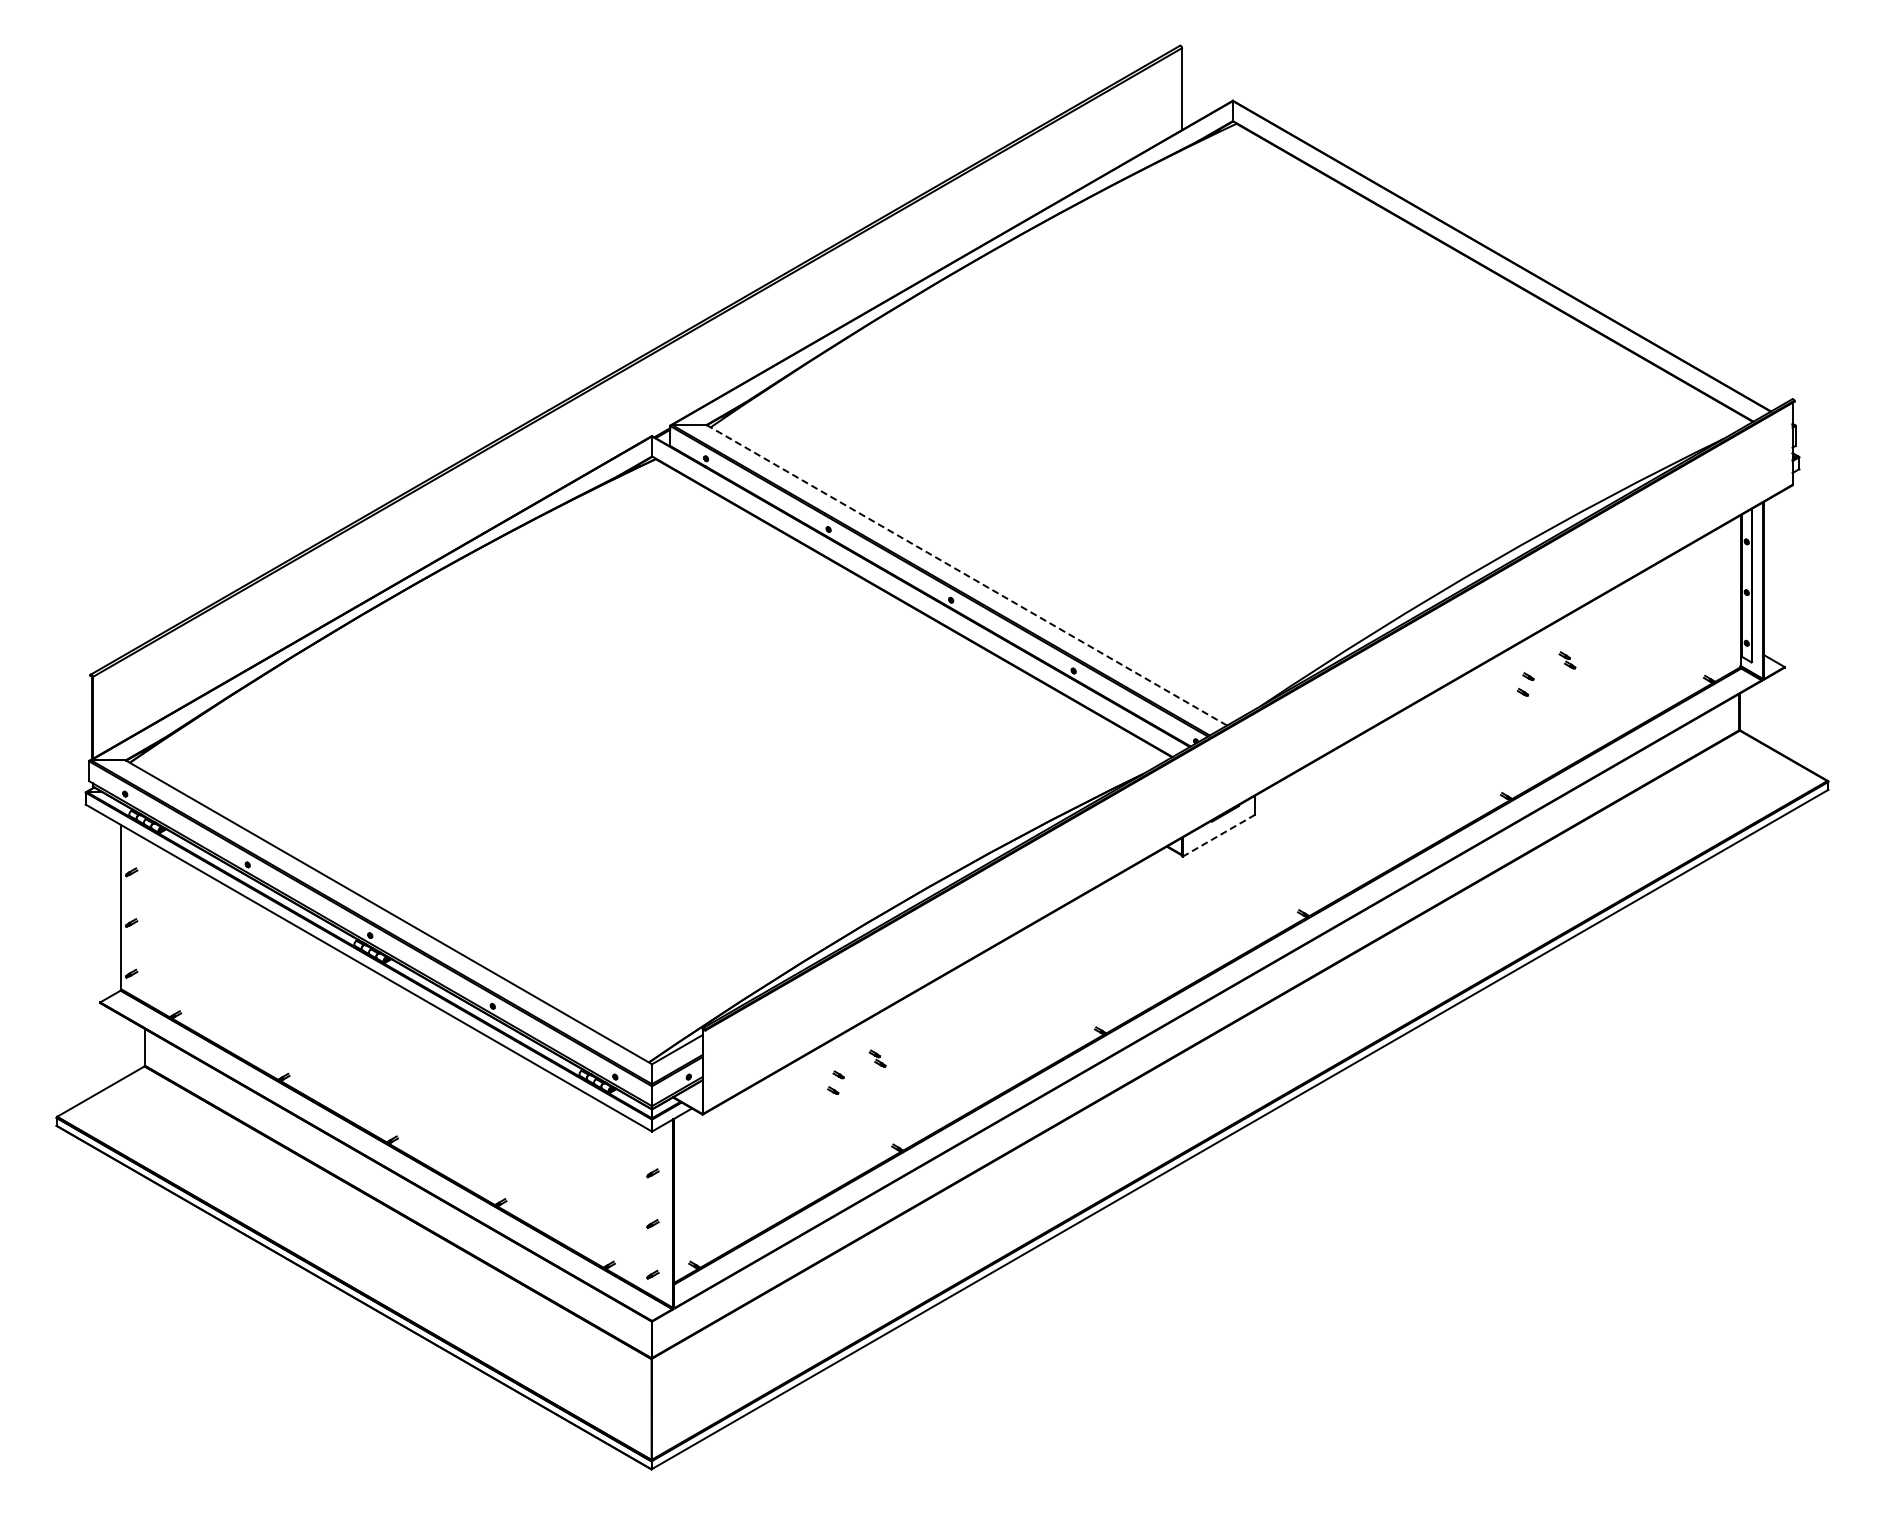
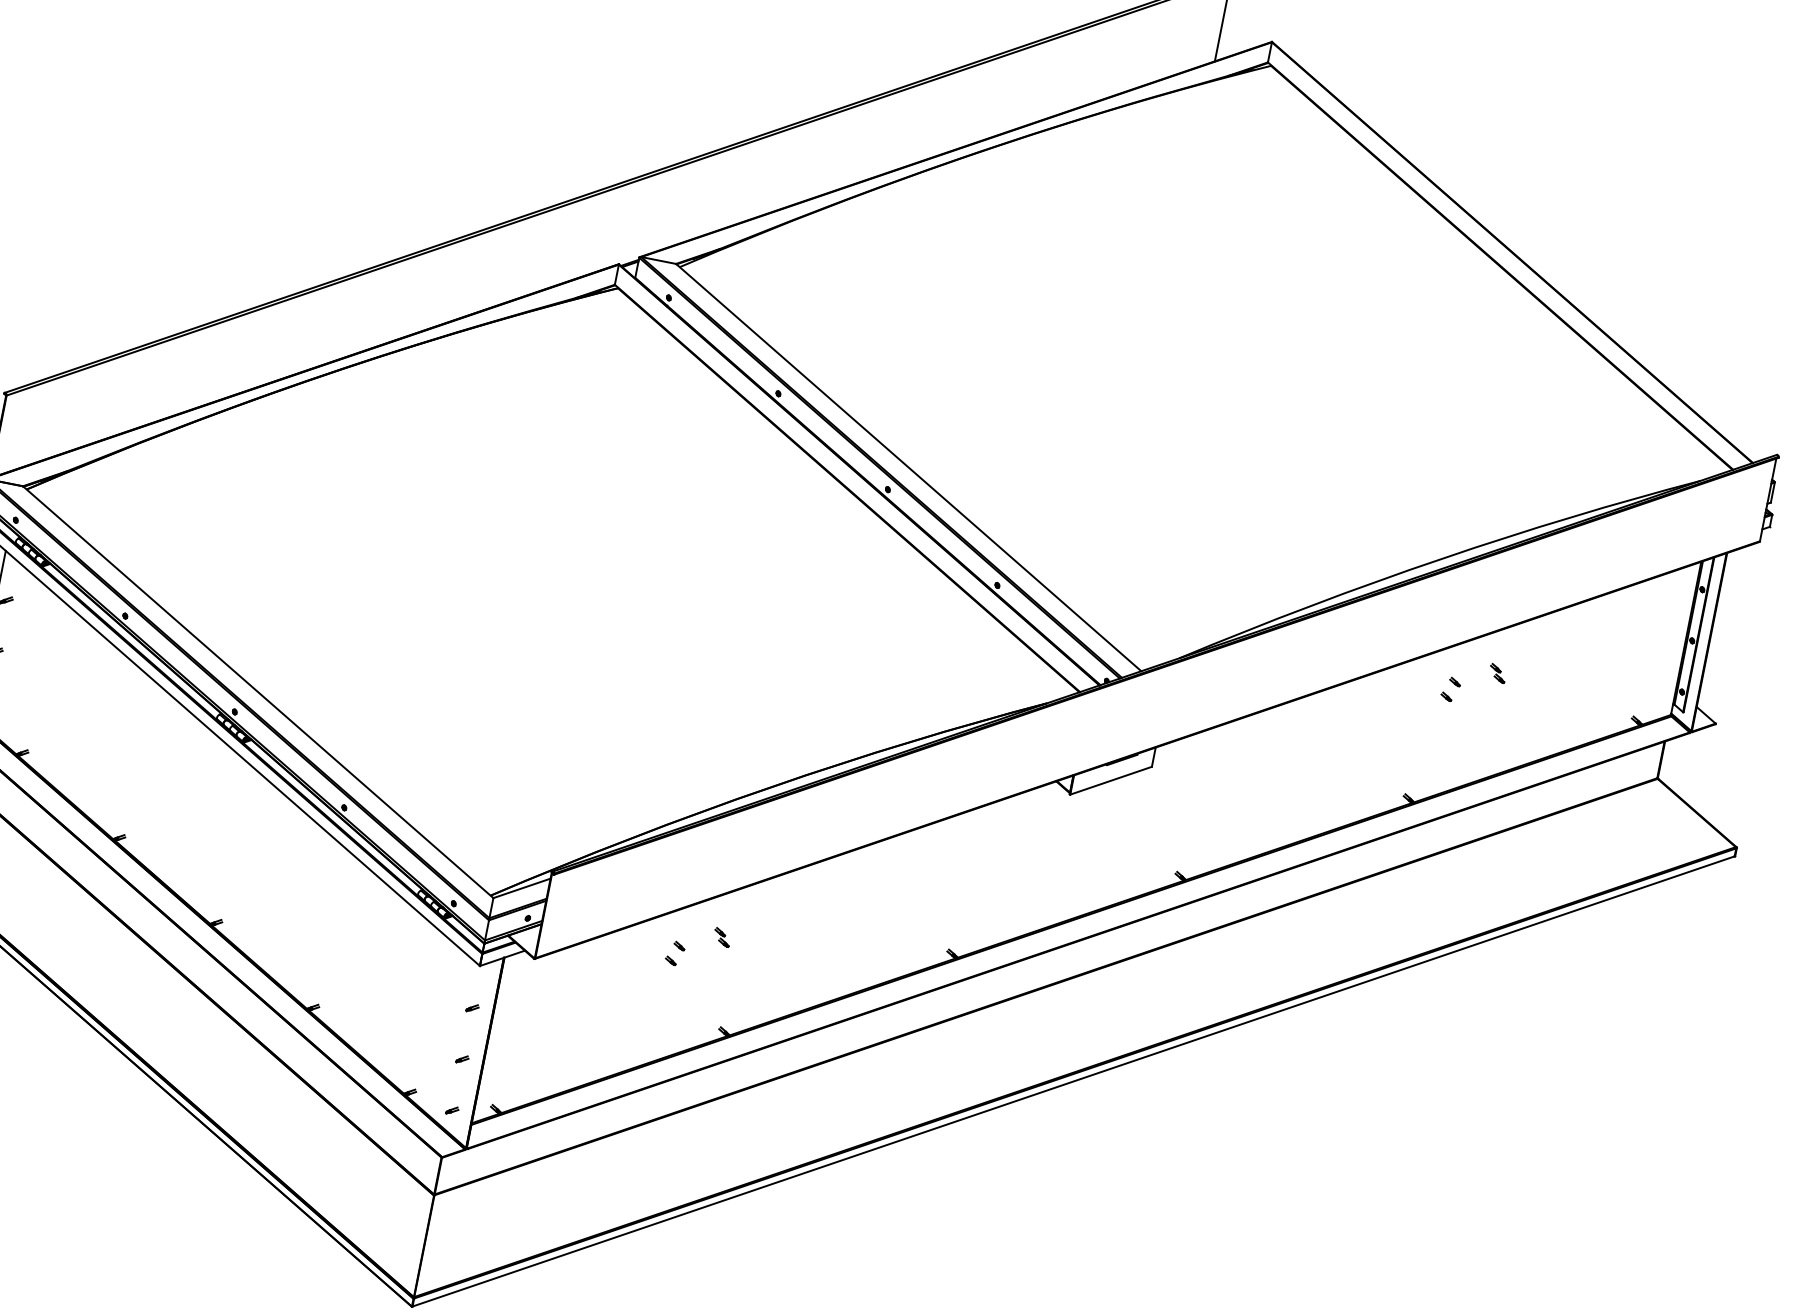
line: (966, 575) -> (908, 467), dashed -> solid
line: (1218, 835) -> (1110, 780), dashed -> solid

